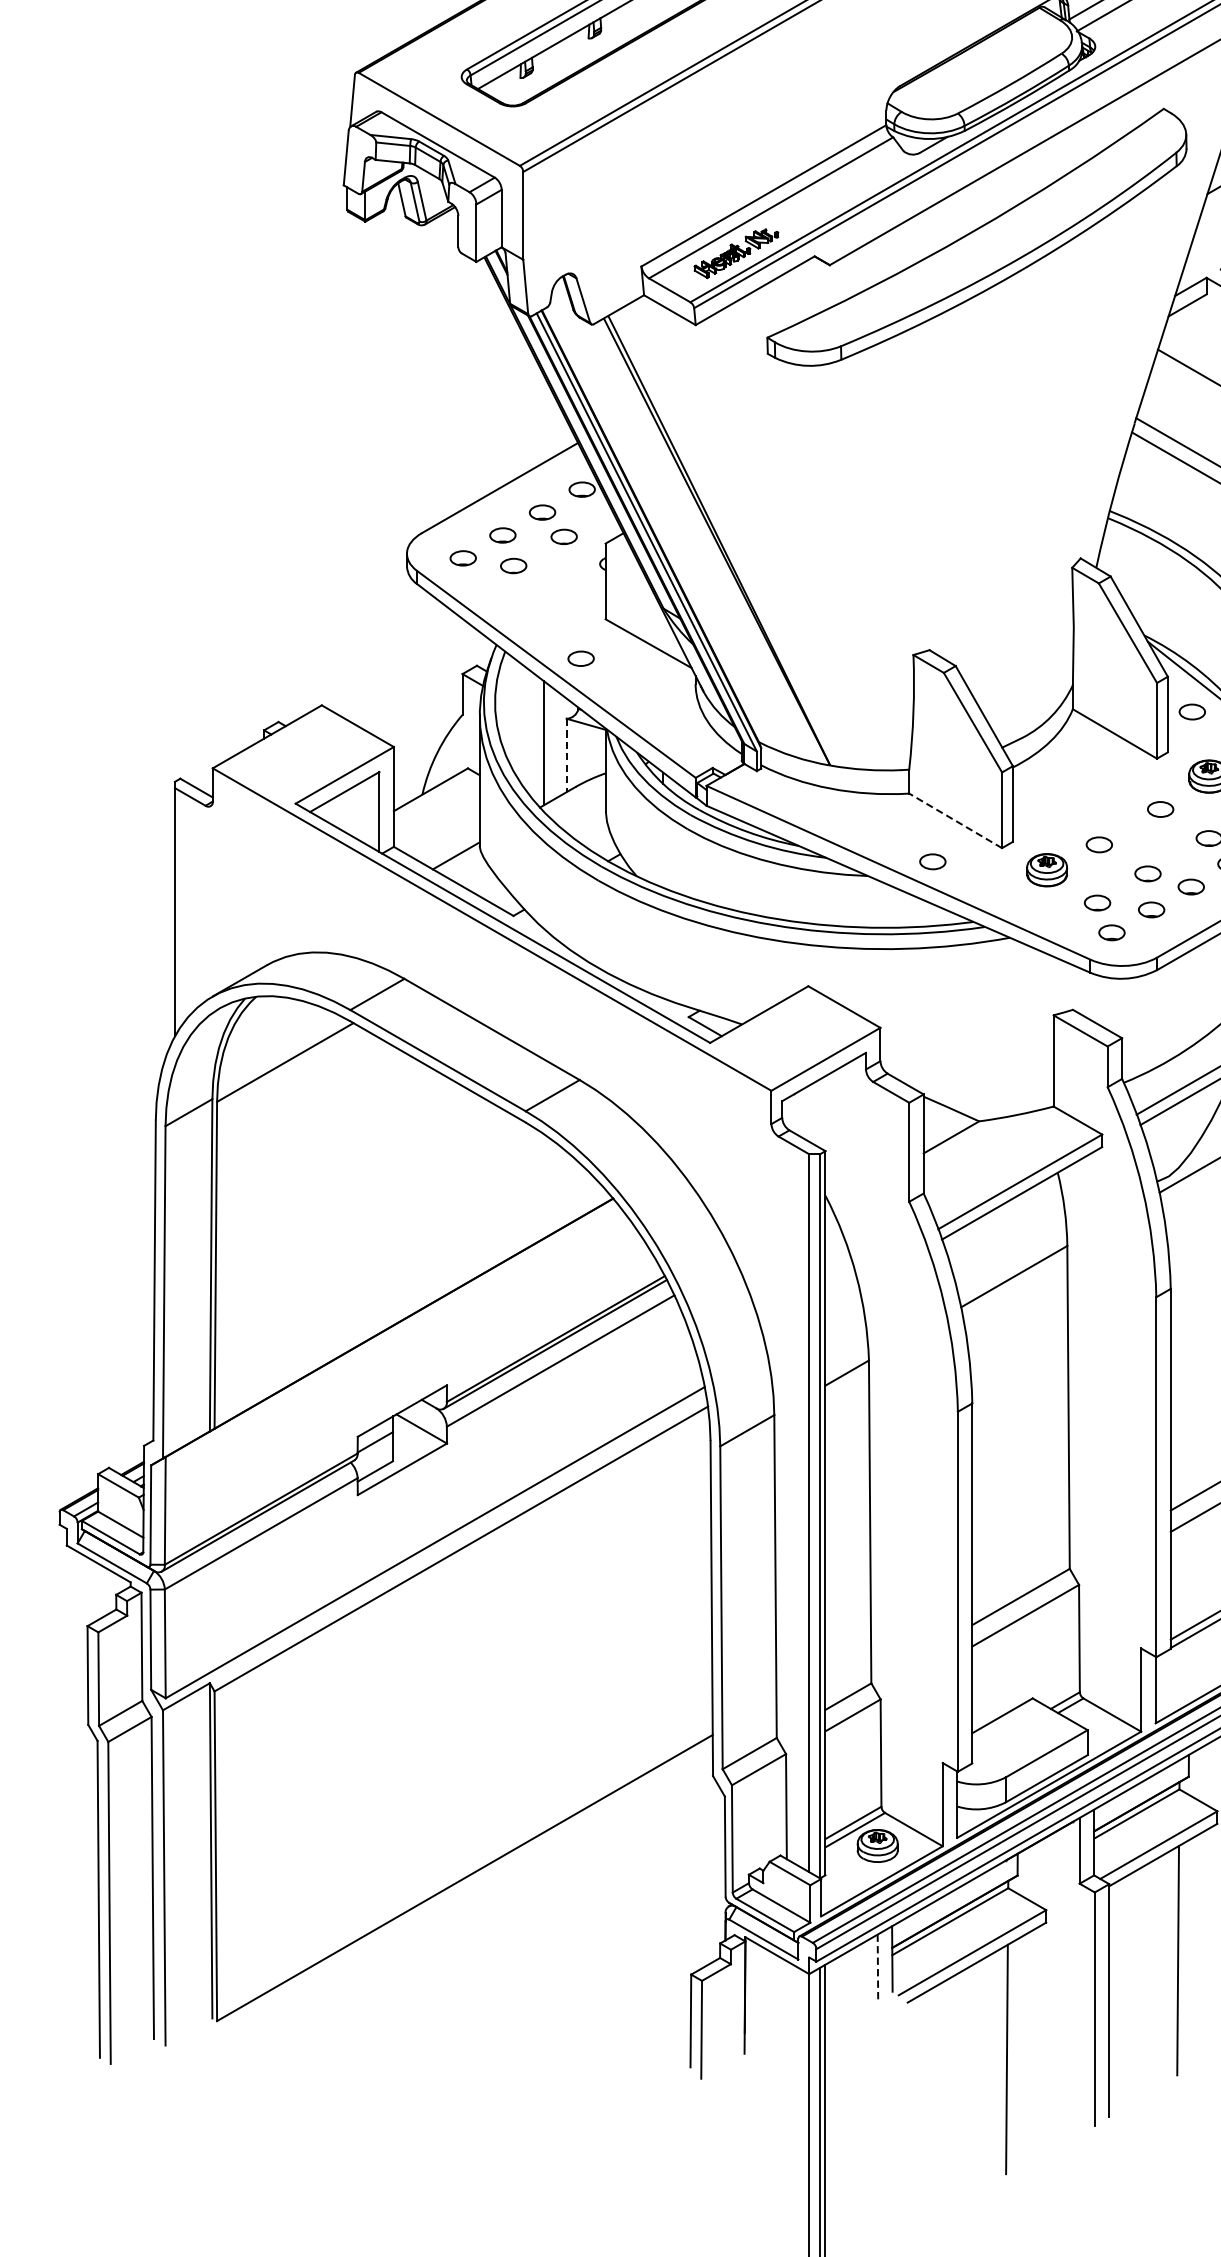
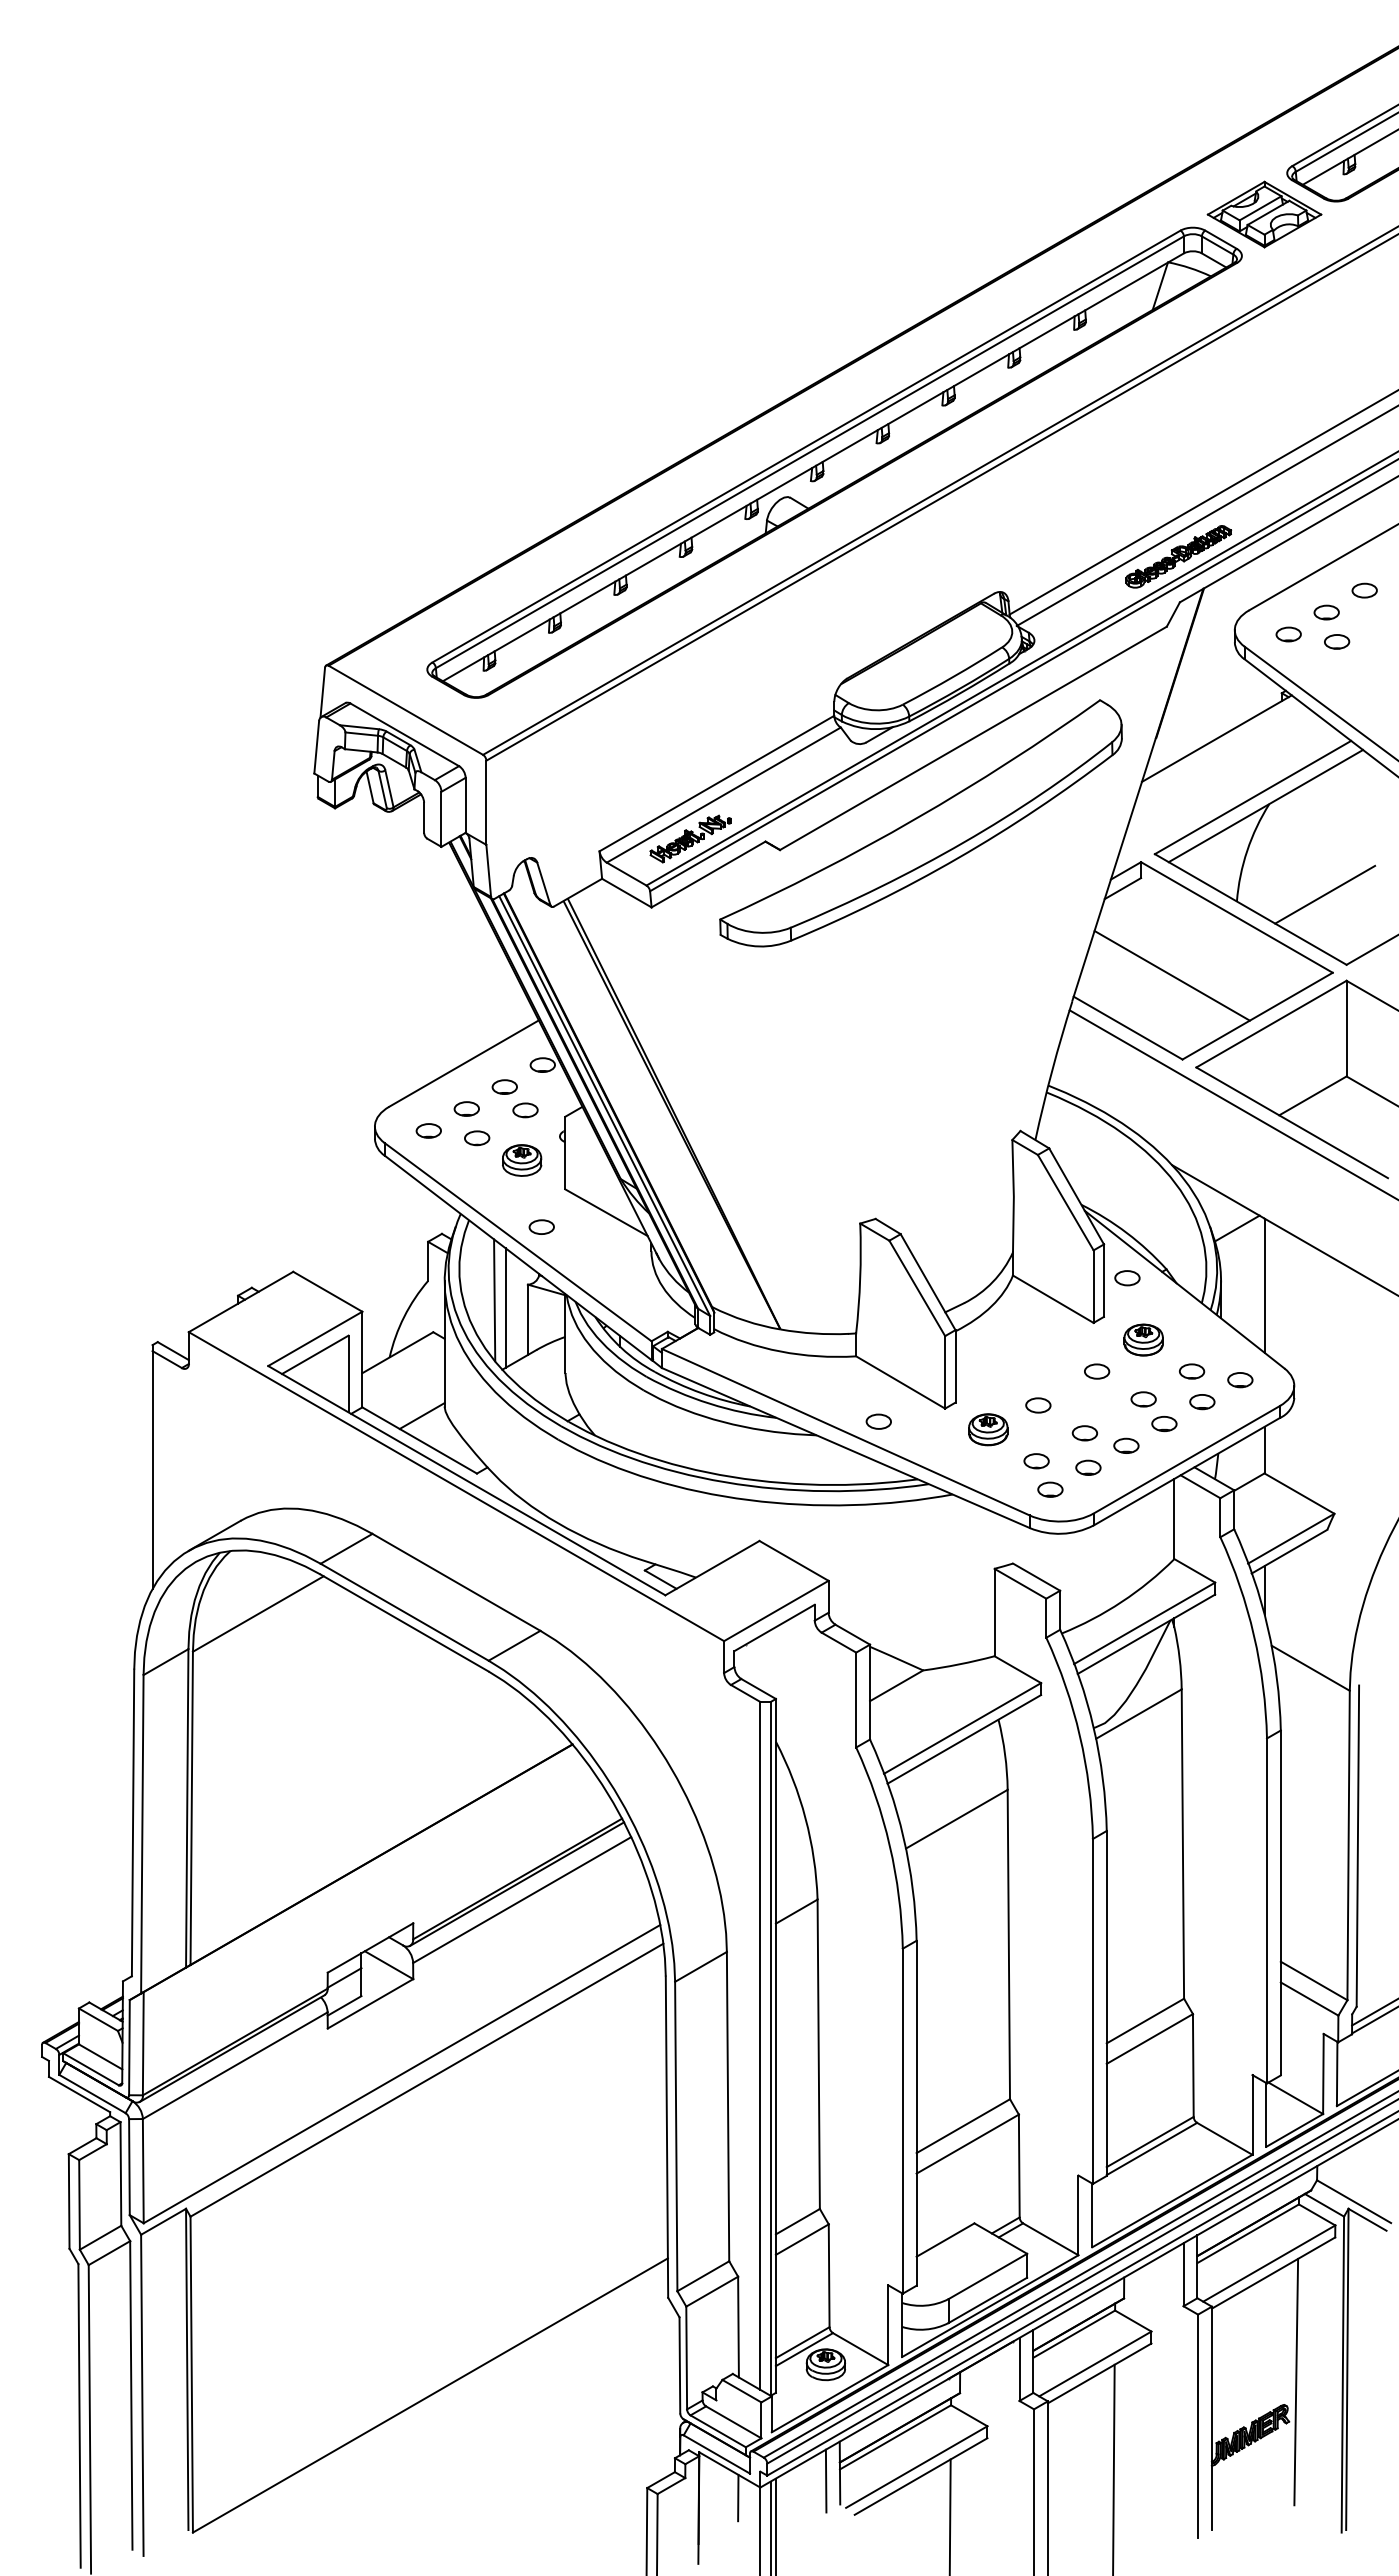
part: (561, 589) -> (522, 1160), added
line: (531, 735) -> (494, 1300), added
line: (566, 756) -> (527, 1320), dashed -> solid
line: (955, 820) -> (900, 1382), dashed -> solid
line: (878, 1967) -> (826, 2481), dashed -> solid
line: (786, 1984) -> (738, 2497), added

